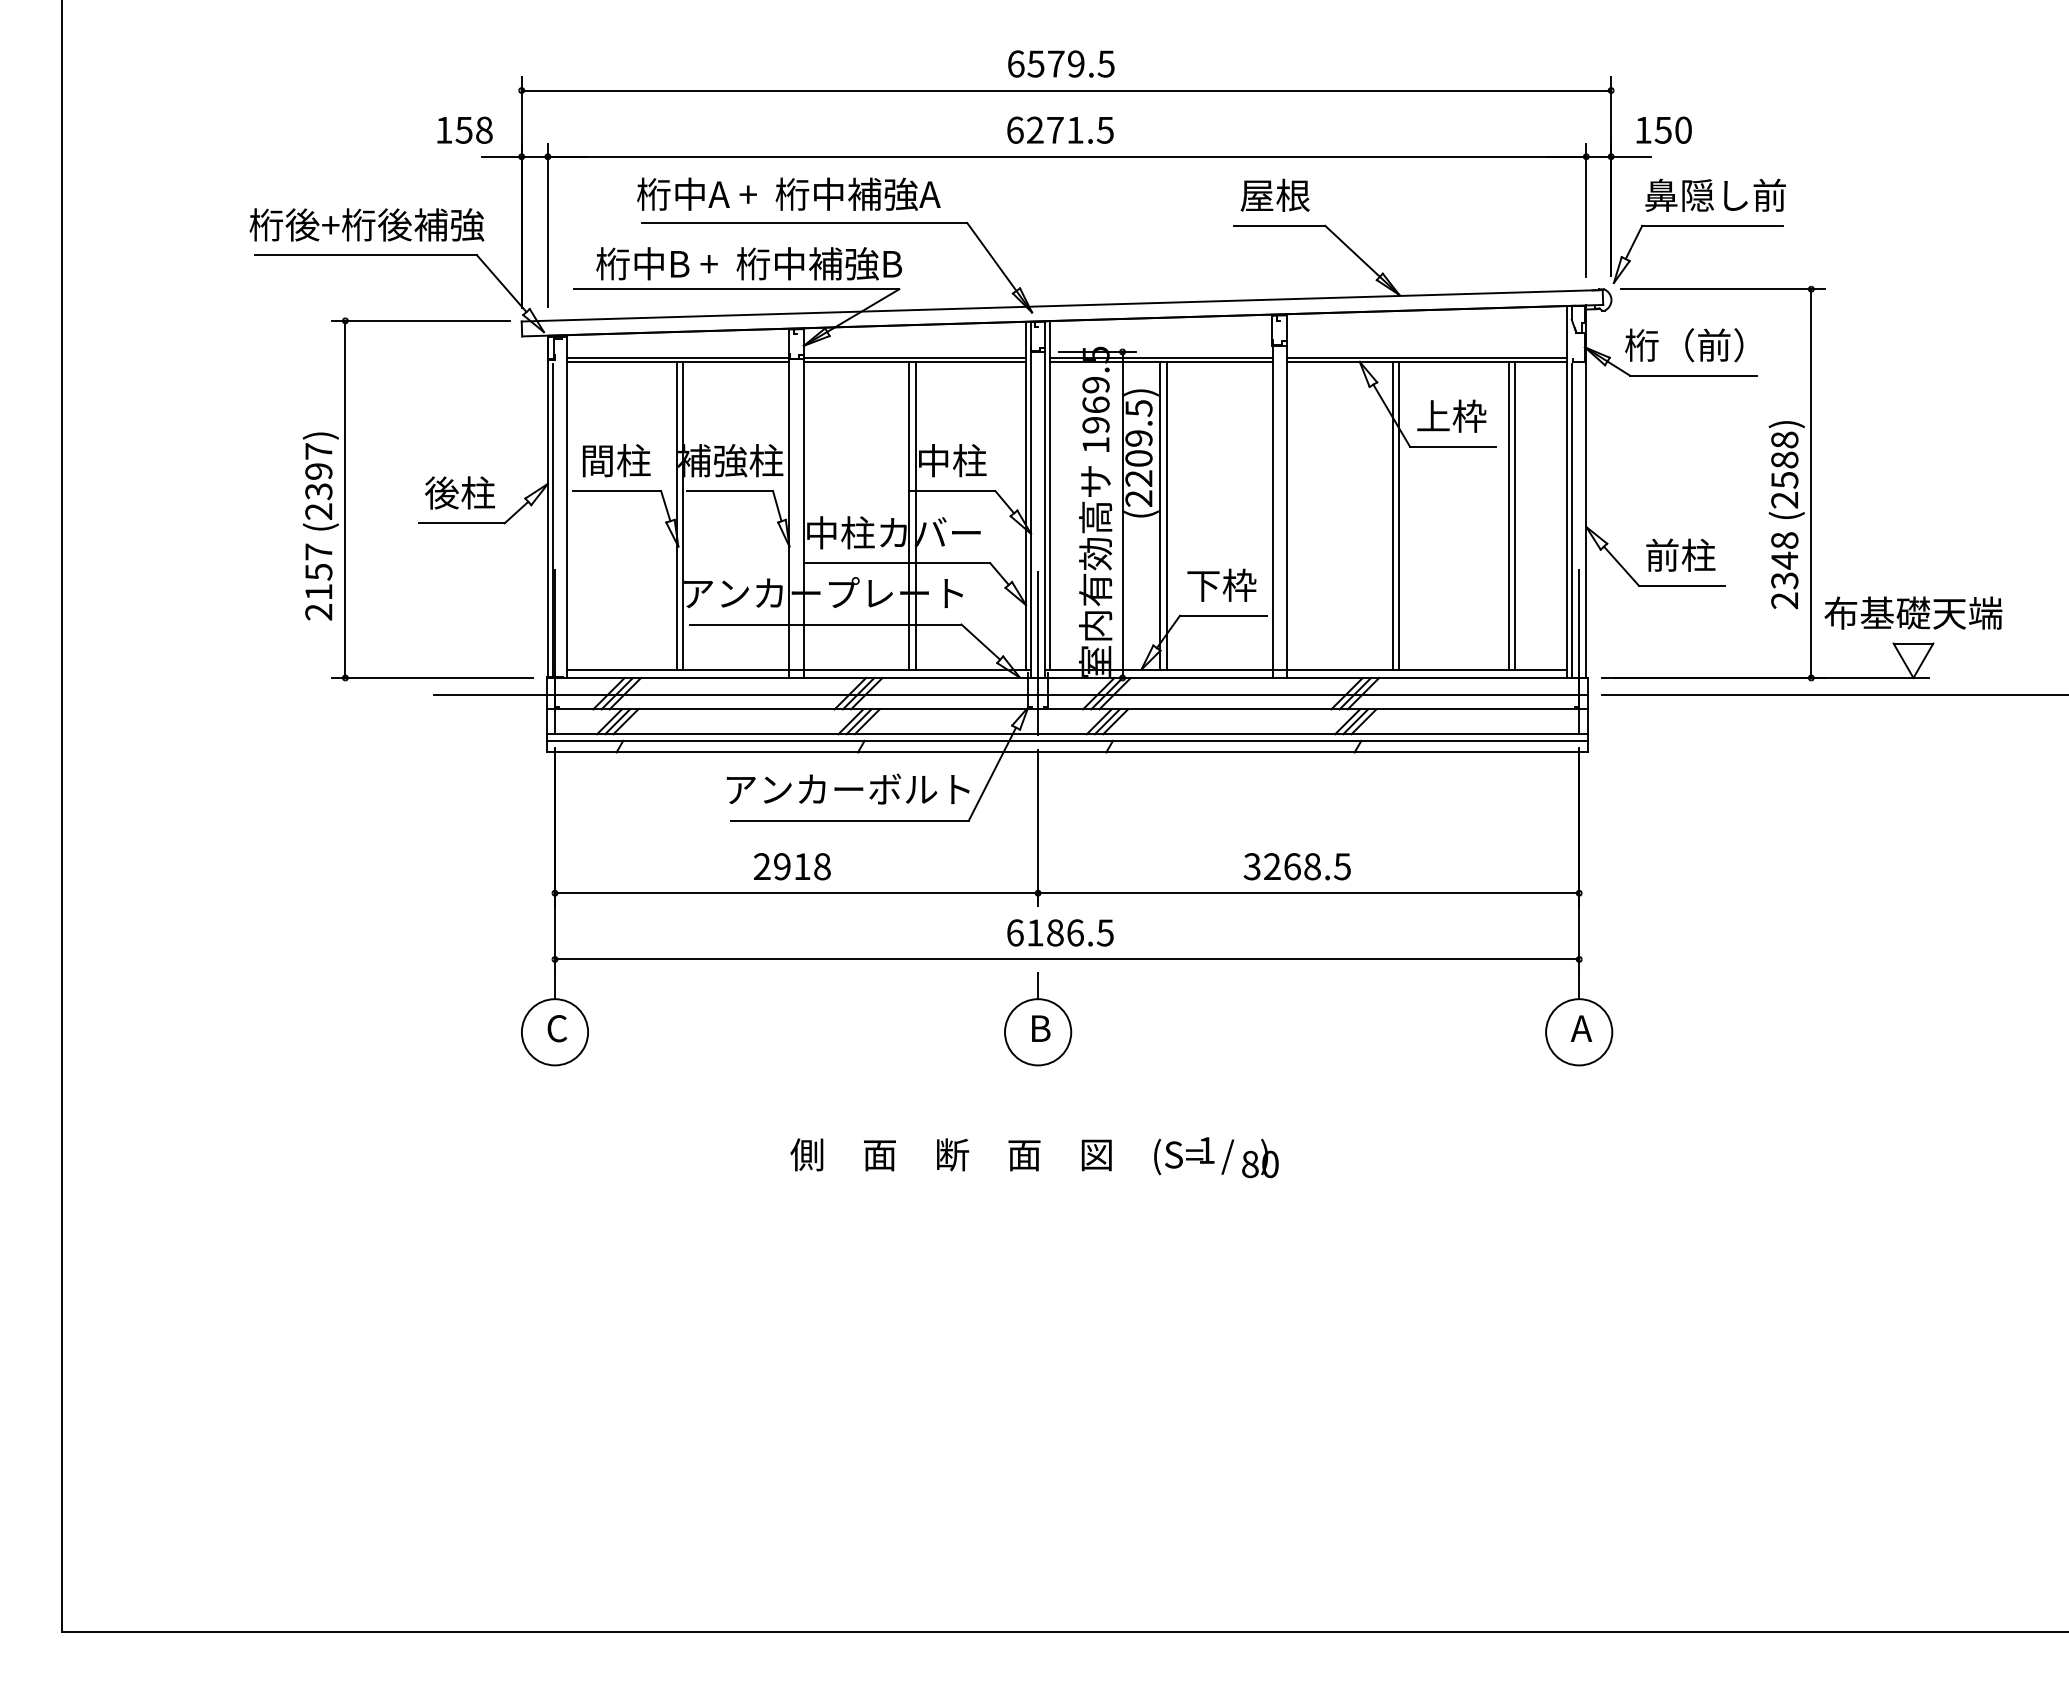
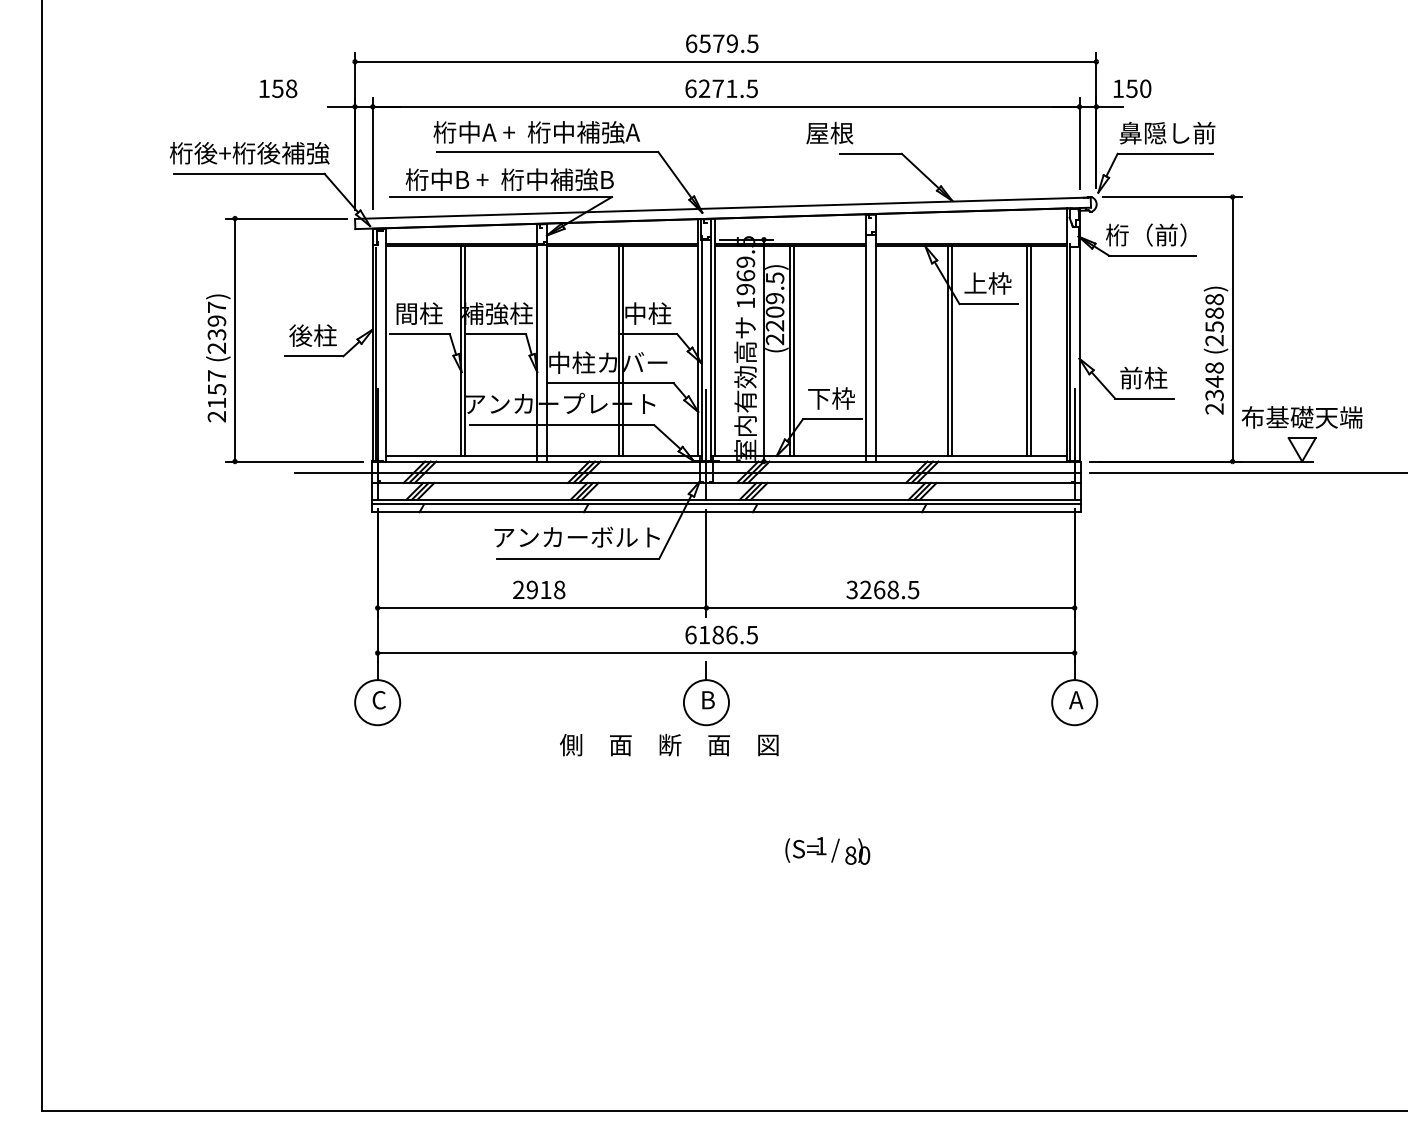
text: (465, 129) -> (278, 88), moved
text: (1274, 194) -> (829, 132), moved
text: (951, 1153) -> (669, 744), moved
text: (1215, 1156) -> (827, 850), moved

